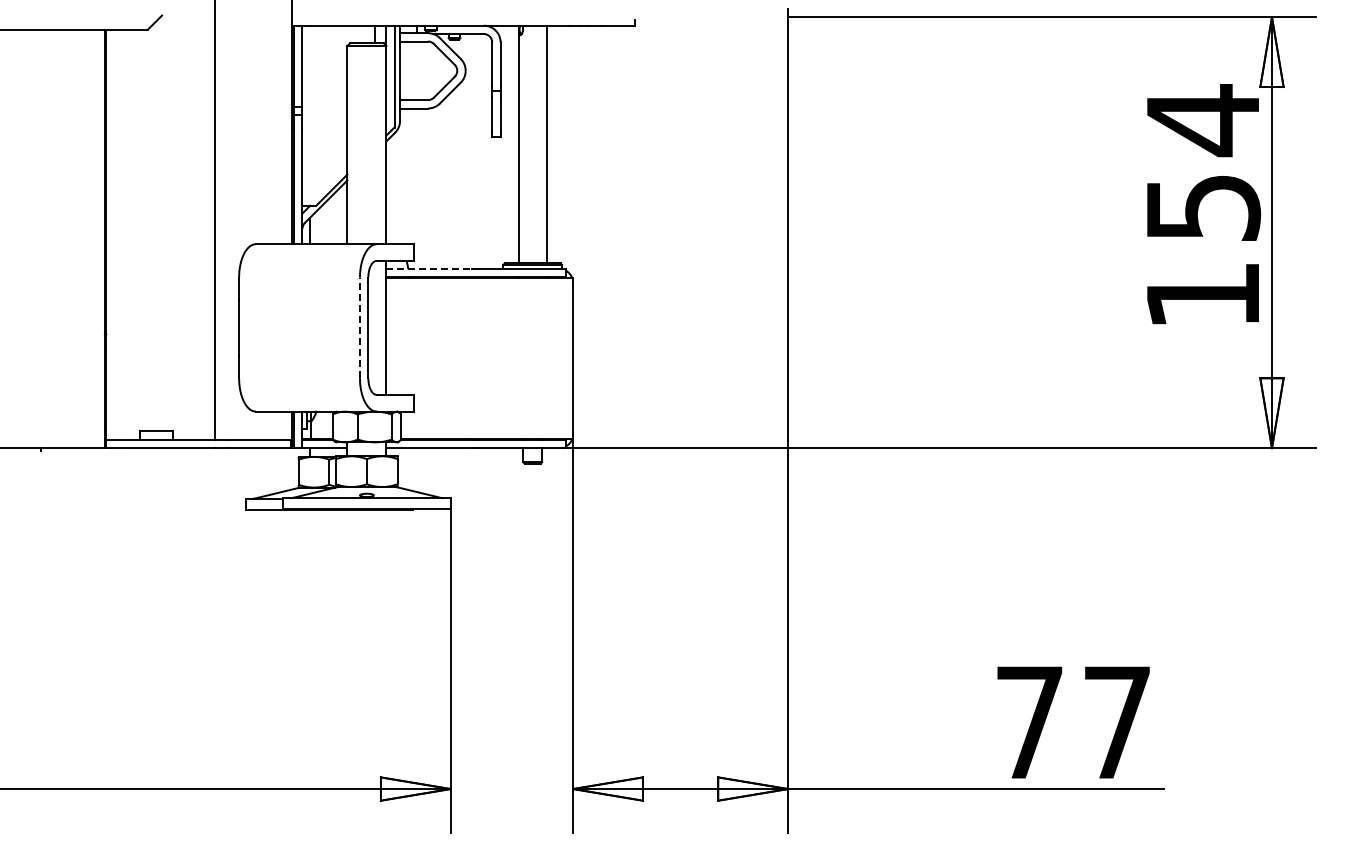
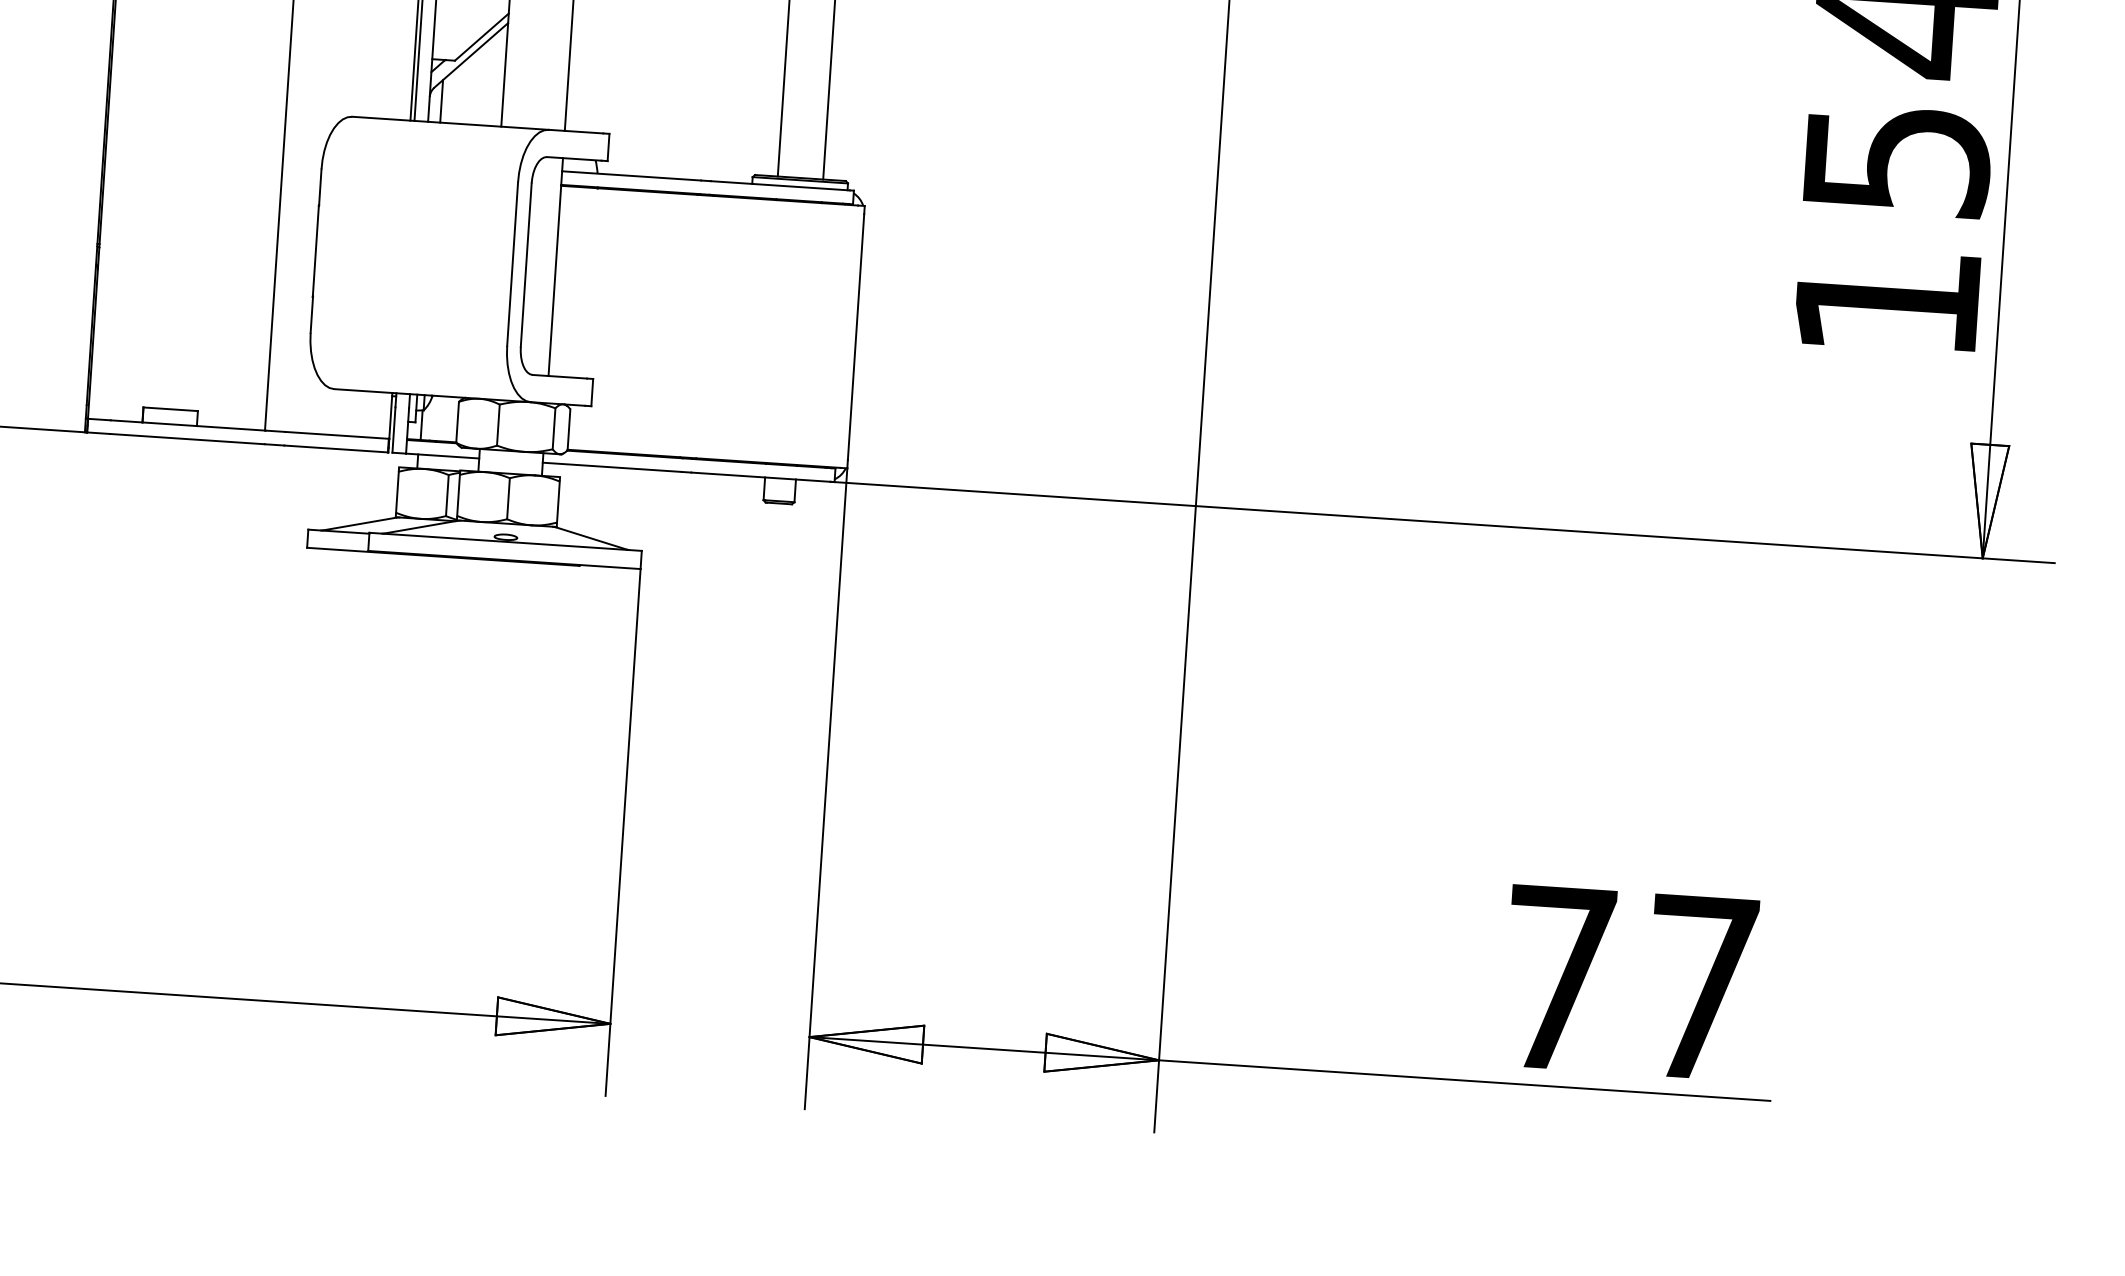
line: (429, 269) -> (632, 176), dashed -> solid
line: (359, 327) -> (511, 263), dashed -> solid

